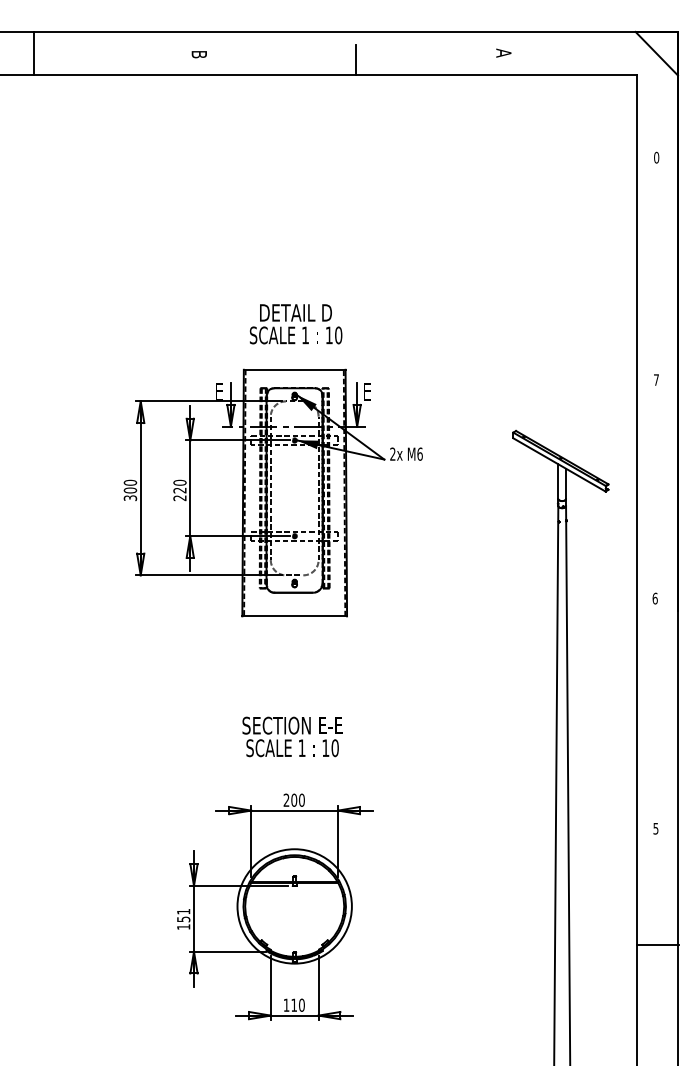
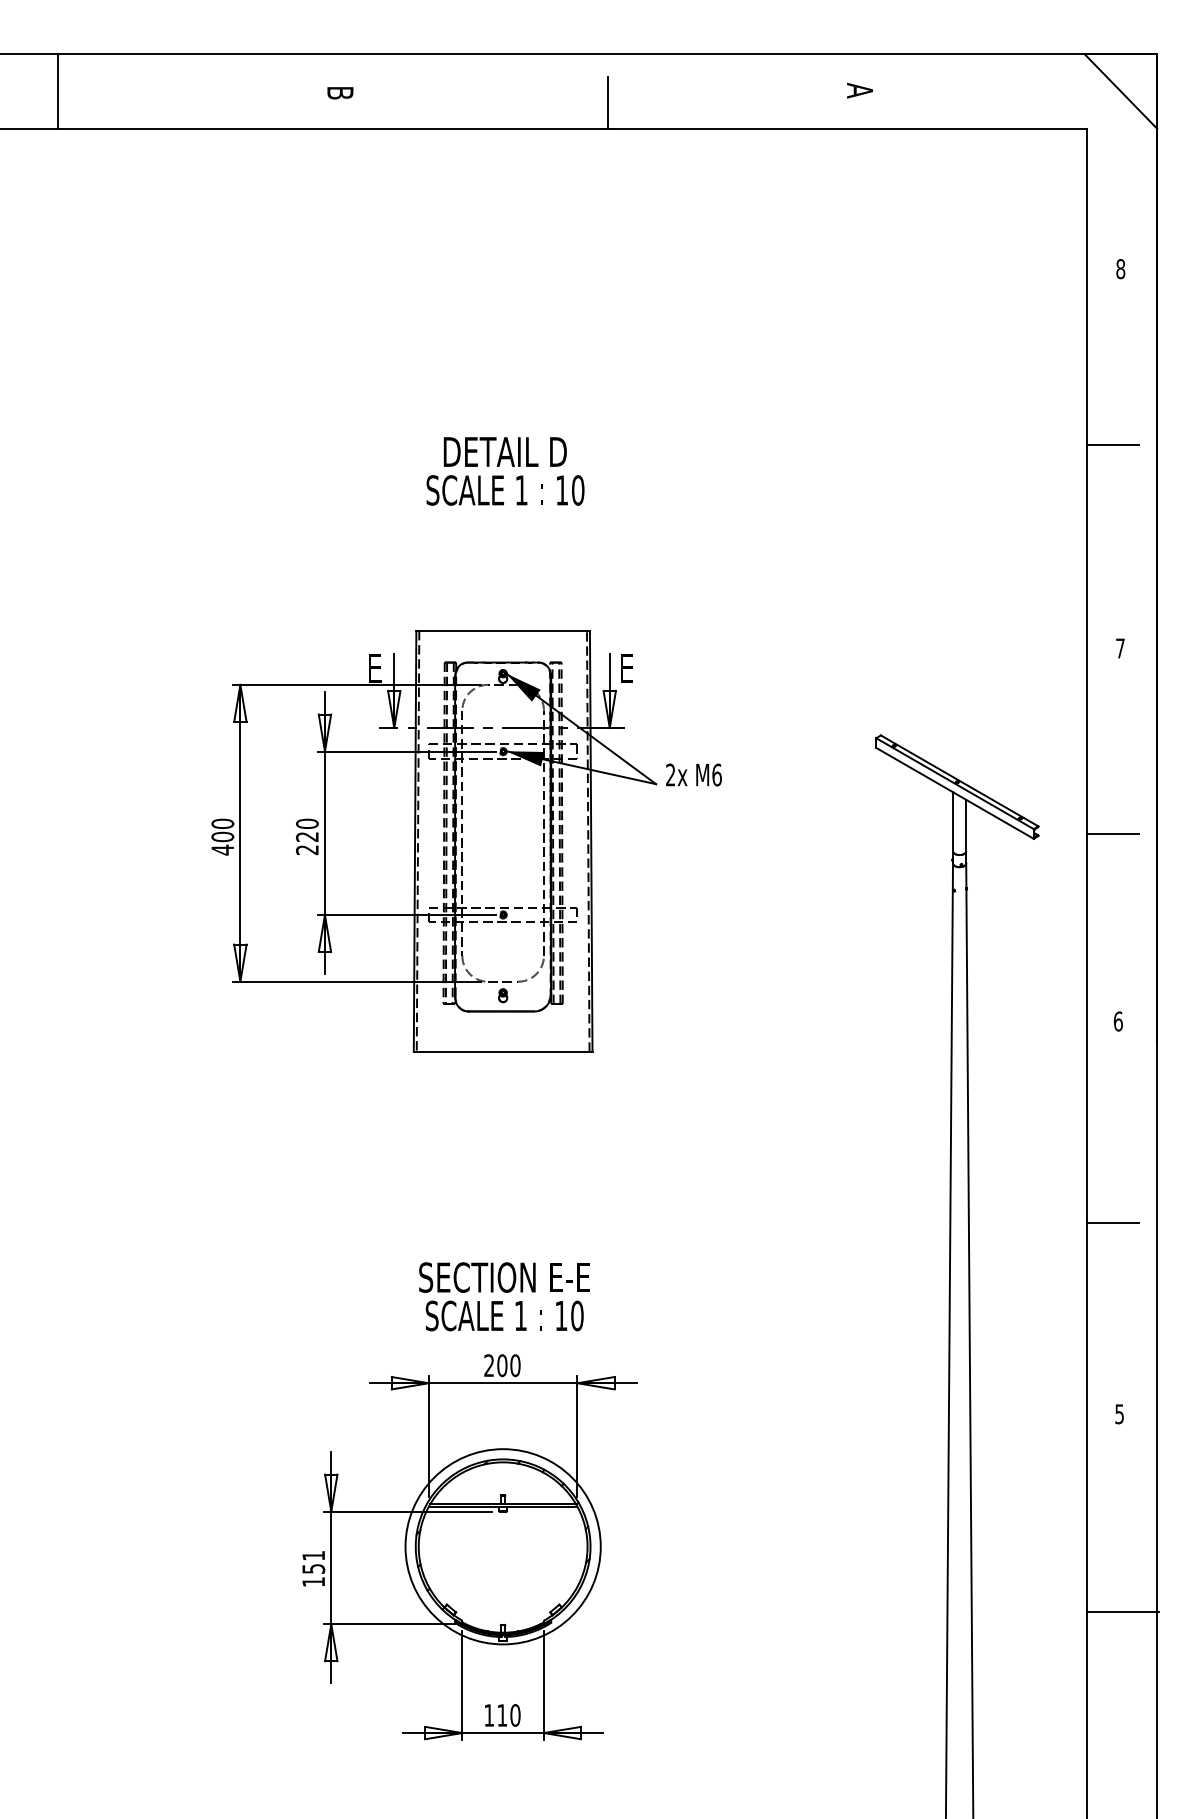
text: (656, 157) -> (1120, 268), 0 -> 8
line: (651, 260) -> (1112, 444), added
text: (295, 324) -> (504, 471), moved
line: (651, 488) -> (1112, 833), added
text: (130, 498) -> (222, 850), 300 -> 400
line: (651, 716) -> (1112, 1222), added
text: (292, 736) -> (504, 1296), moved

